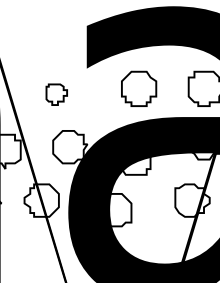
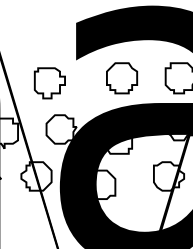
part: (56, 94) -> (49, 83), size x1.67

